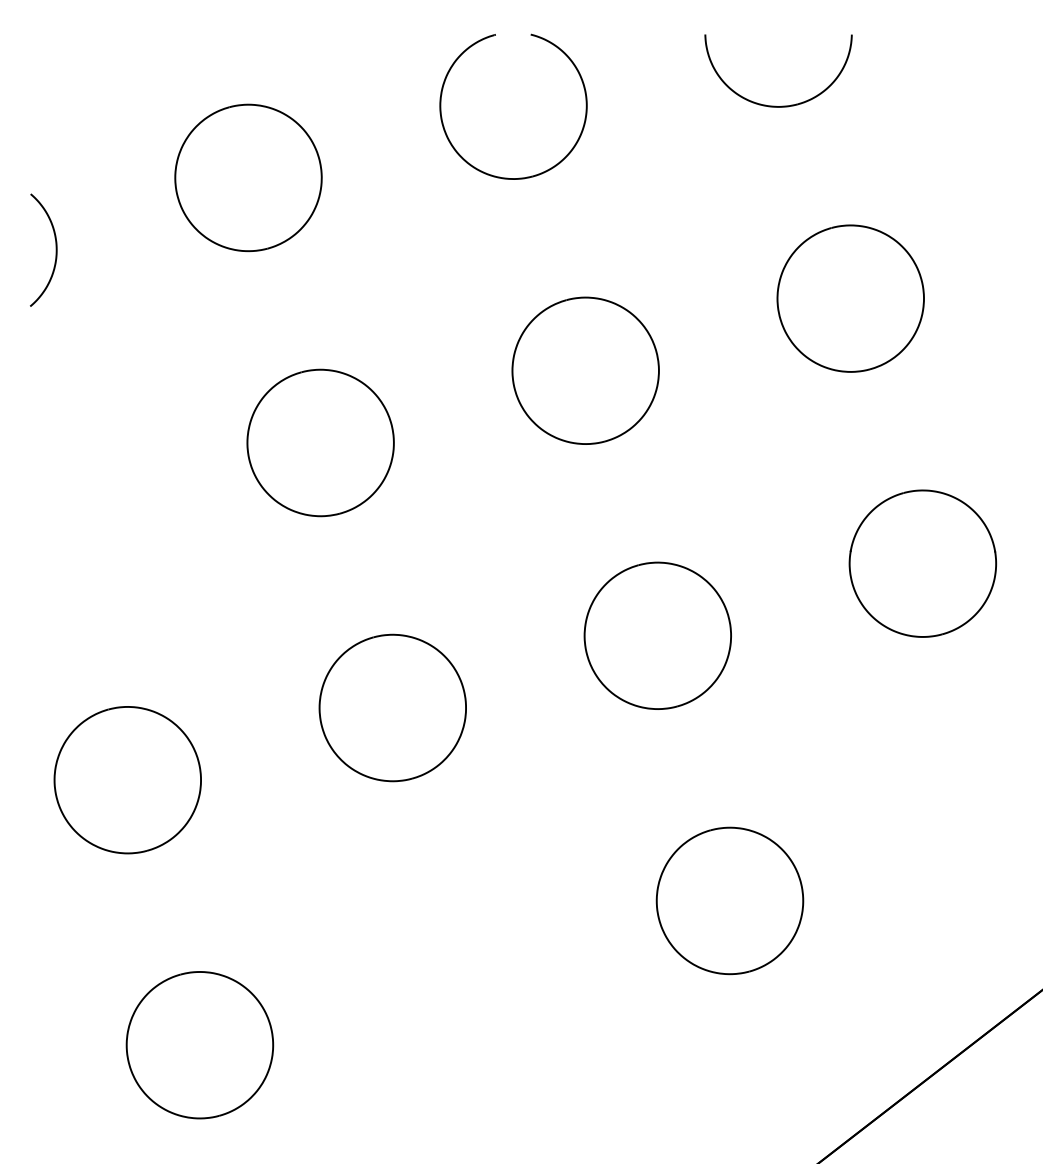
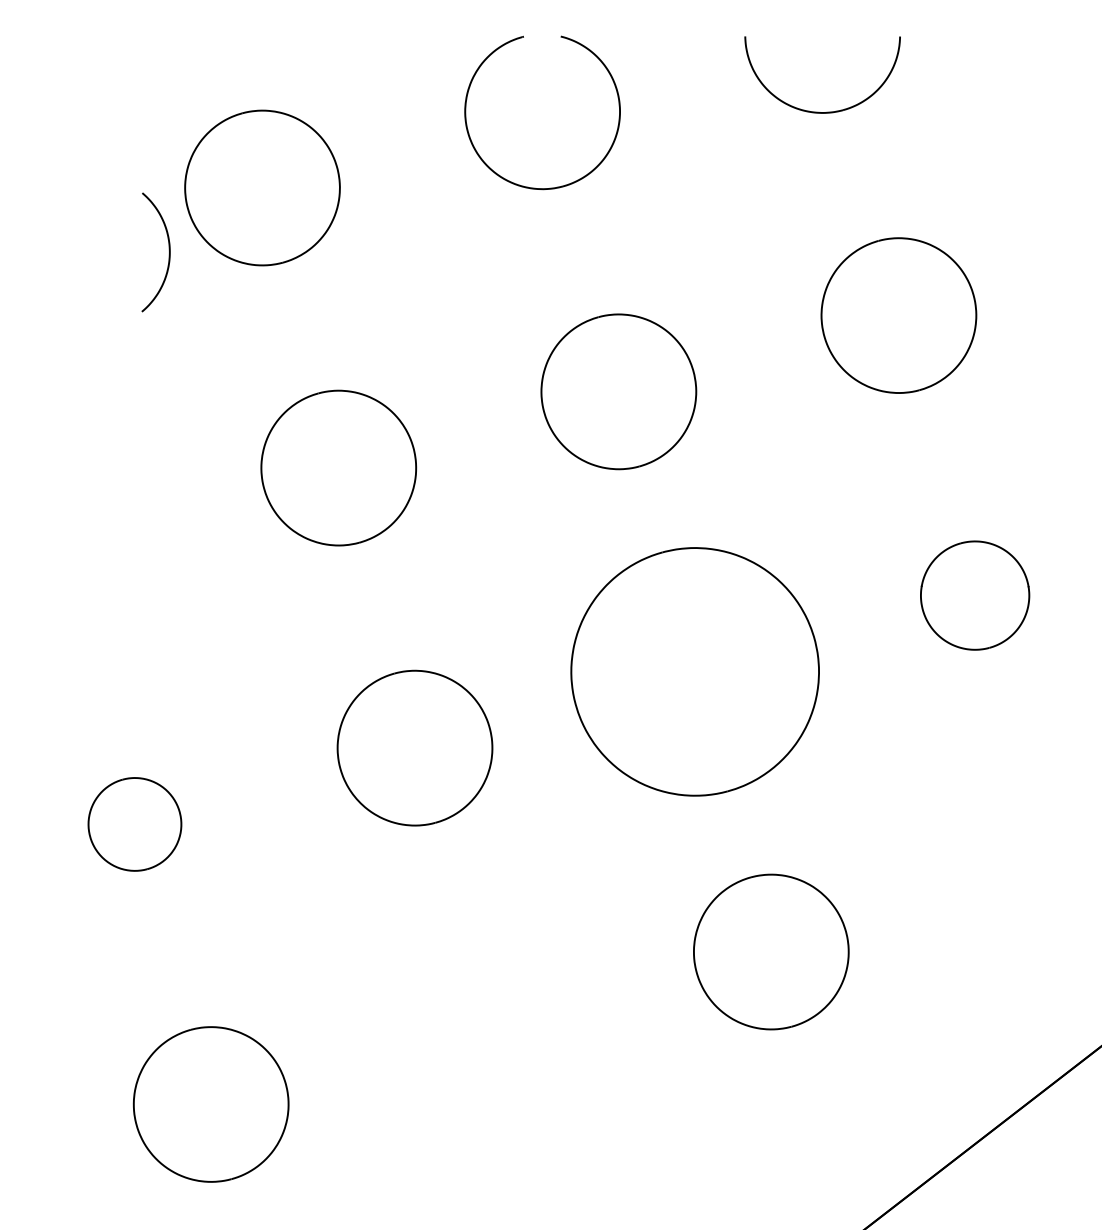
curve: (55, 248) -> (168, 250), moved
part: (922, 563) -> (974, 595), size x0.7
part: (657, 635) -> (694, 671), size x1.6
part: (127, 780) -> (134, 824), size x0.6

